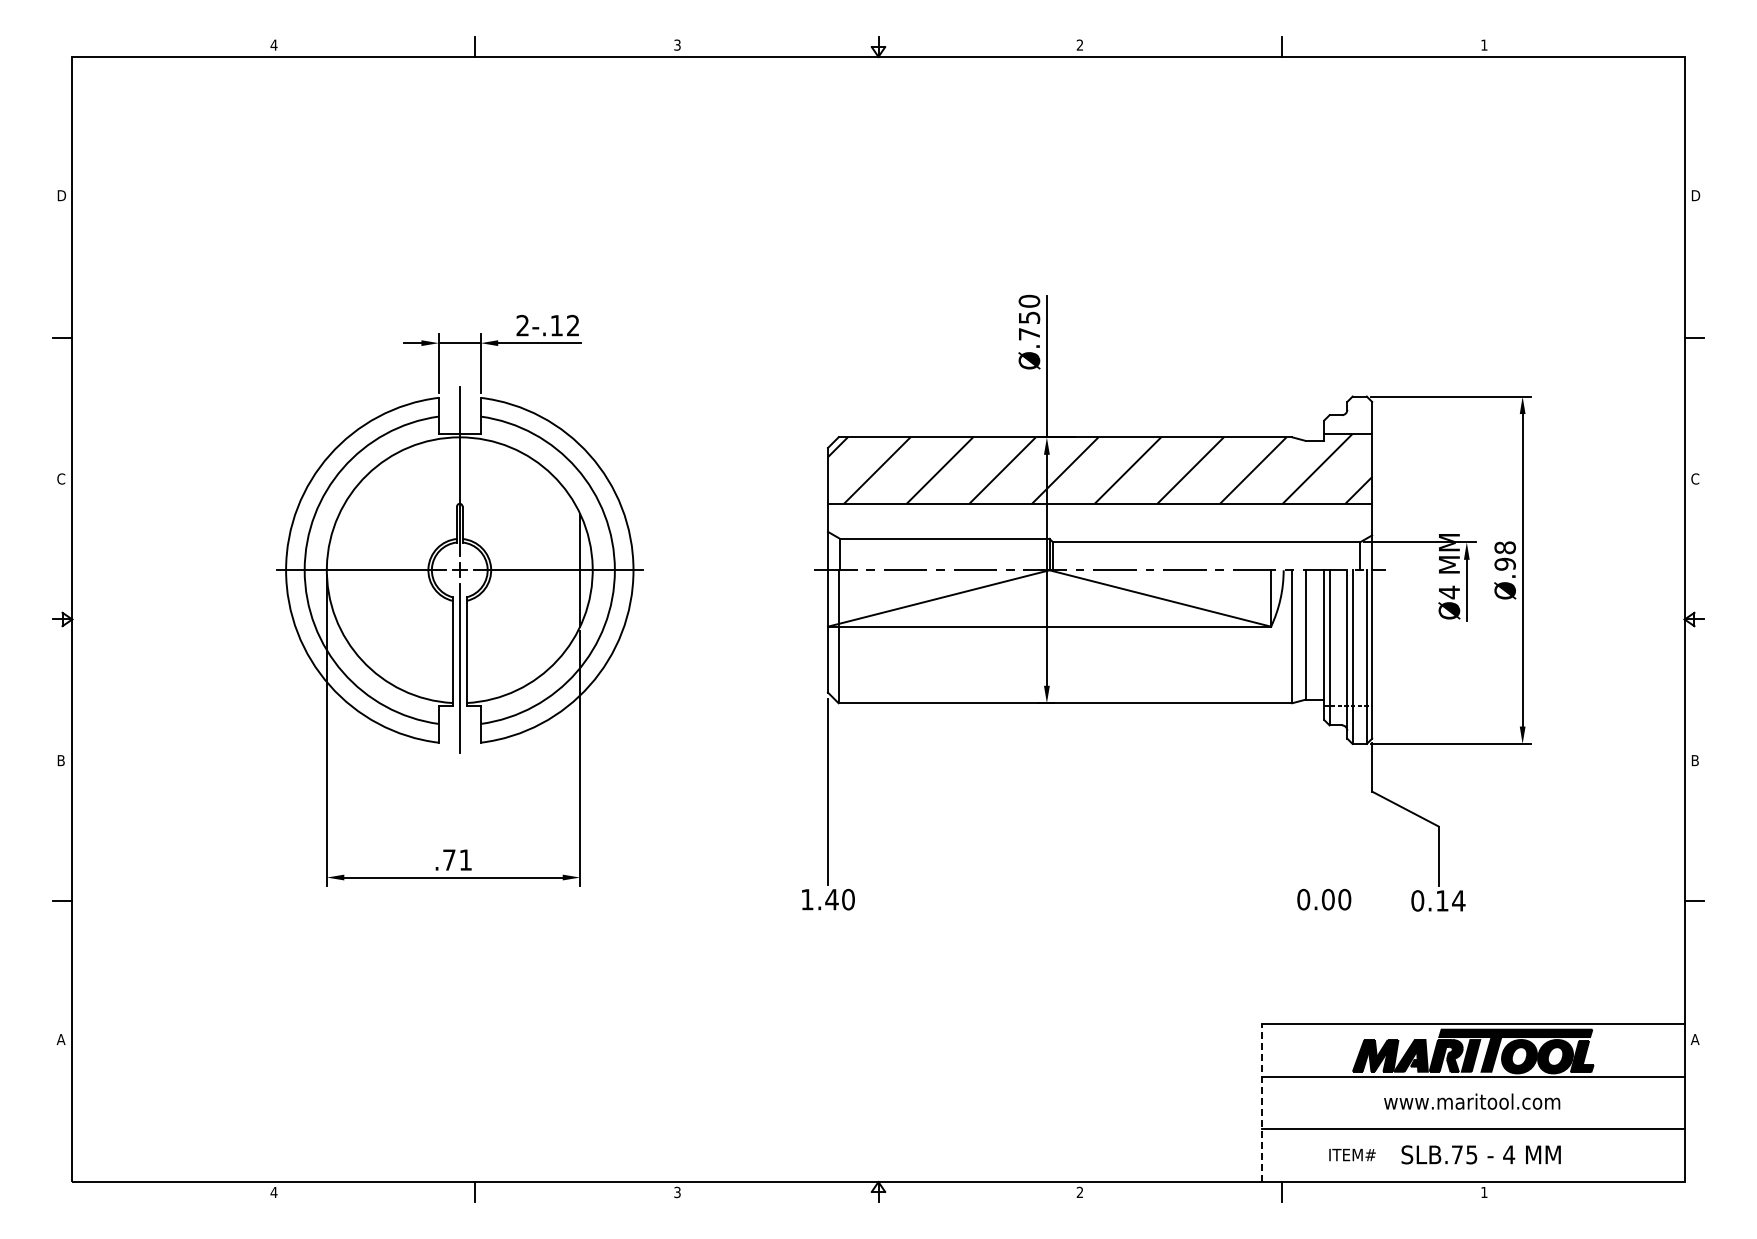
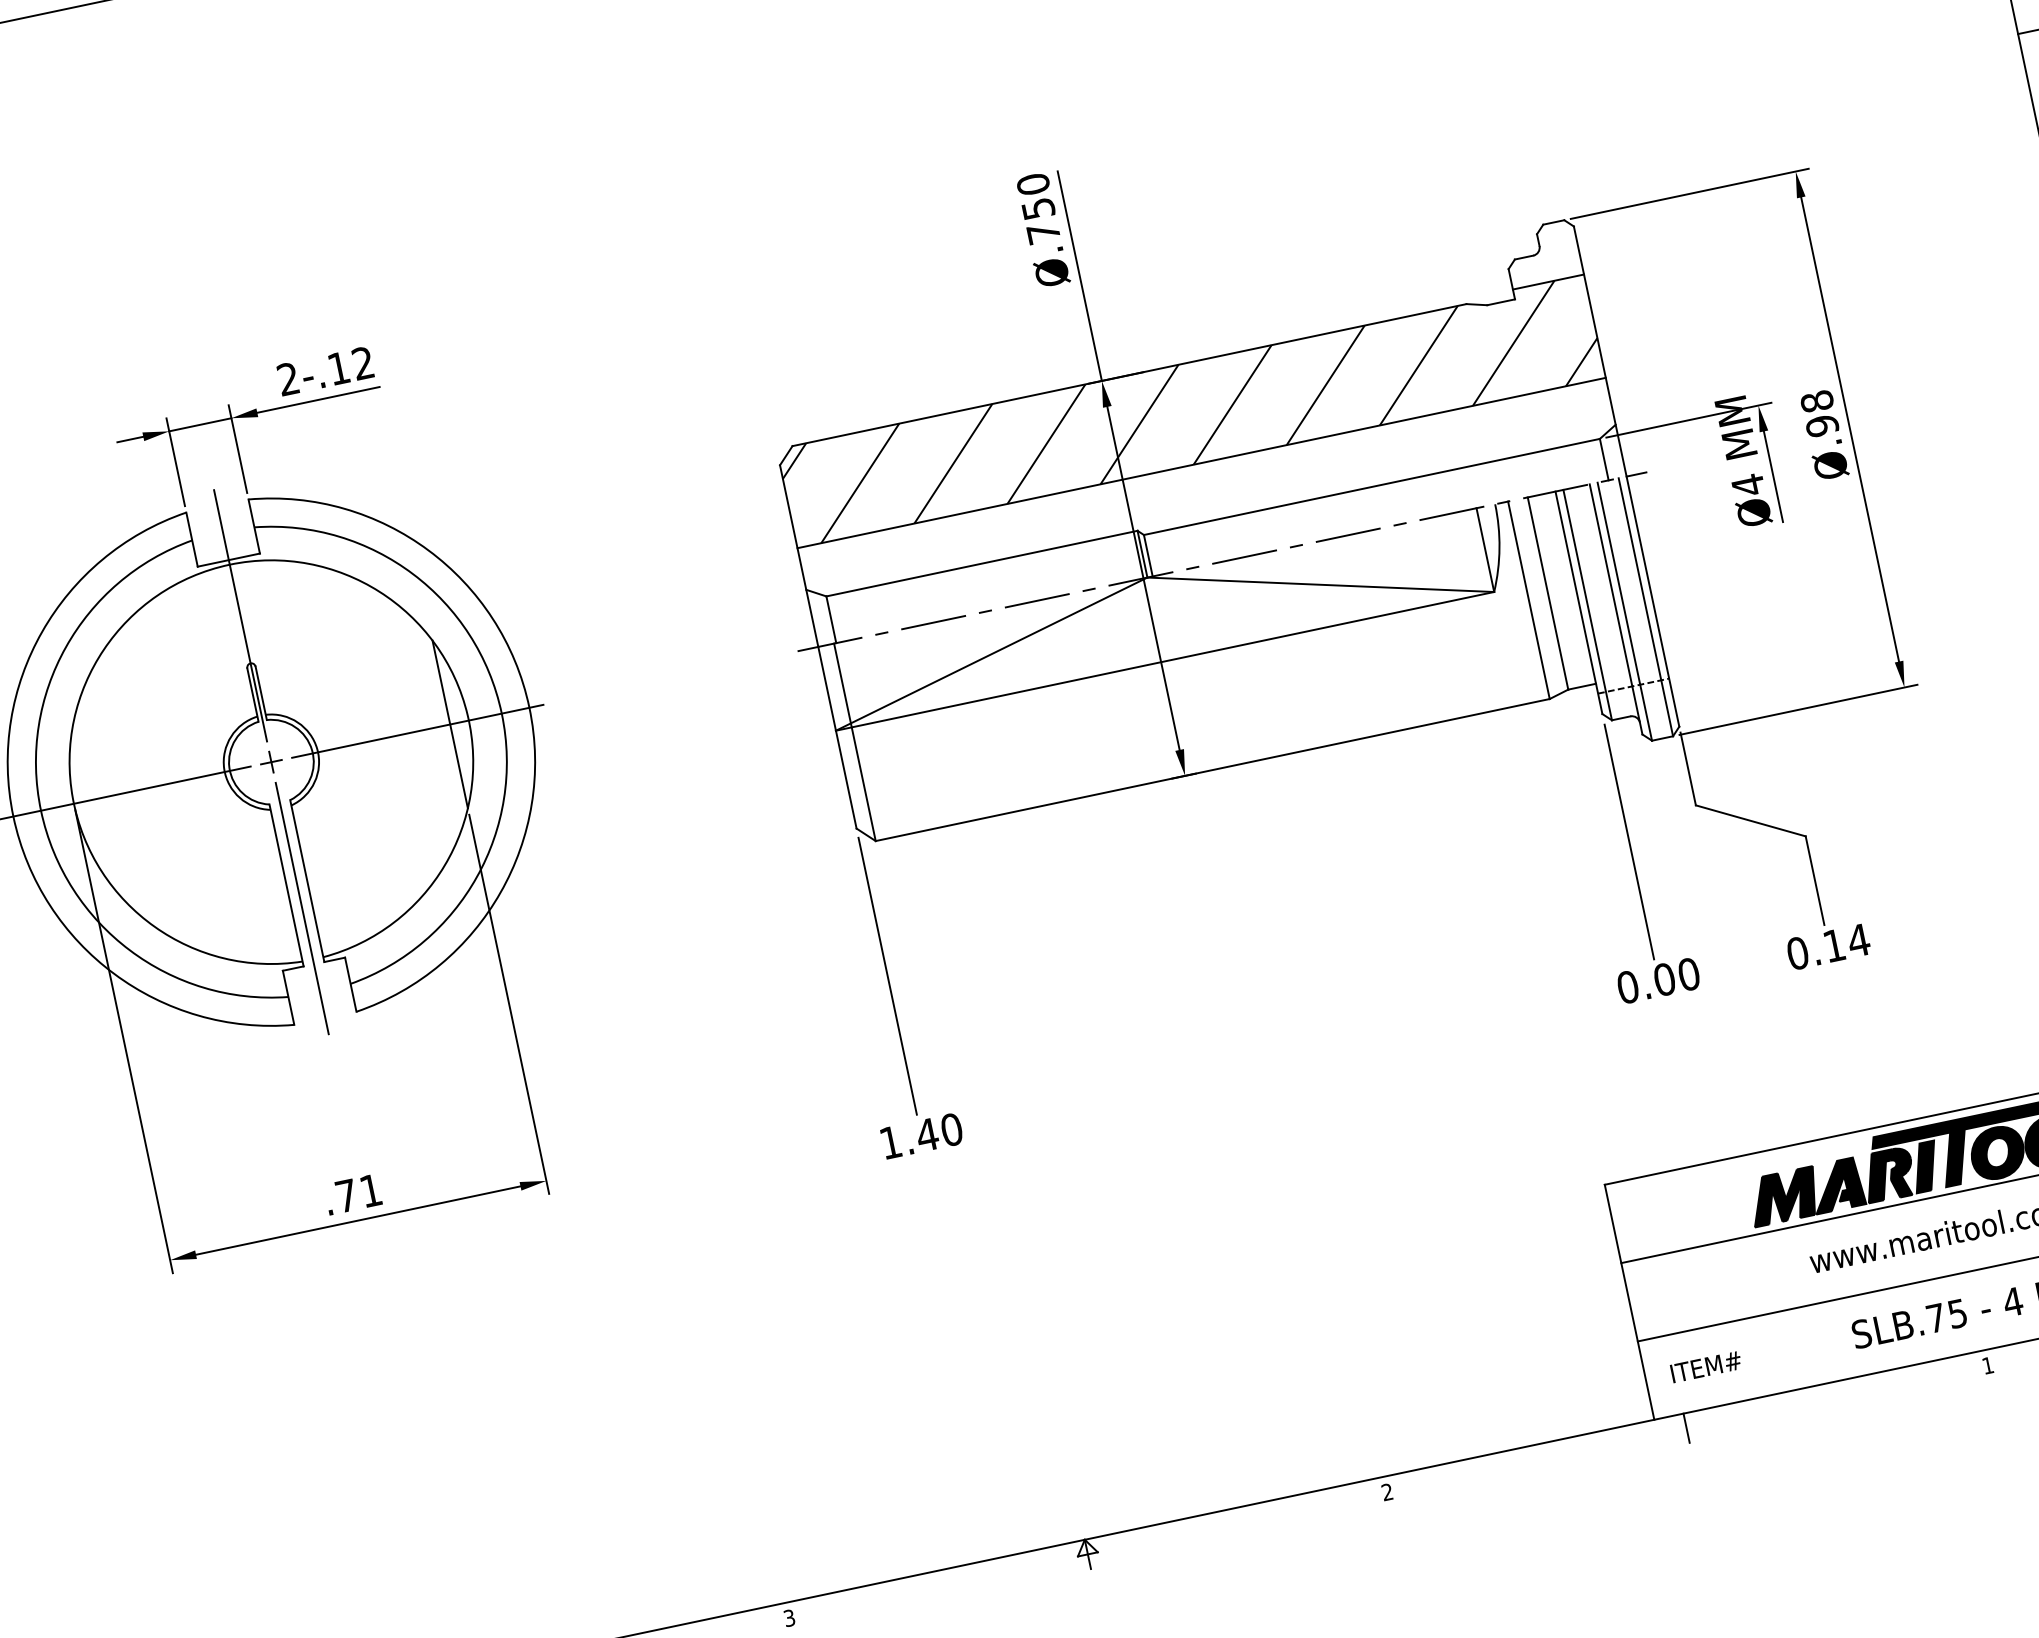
line: (1324, 806) -> (1629, 842), added
line: (1261, 1102) -> (1628, 1301), dashed -> solid
text: (1352, 1154) -> (1706, 1366), moved

